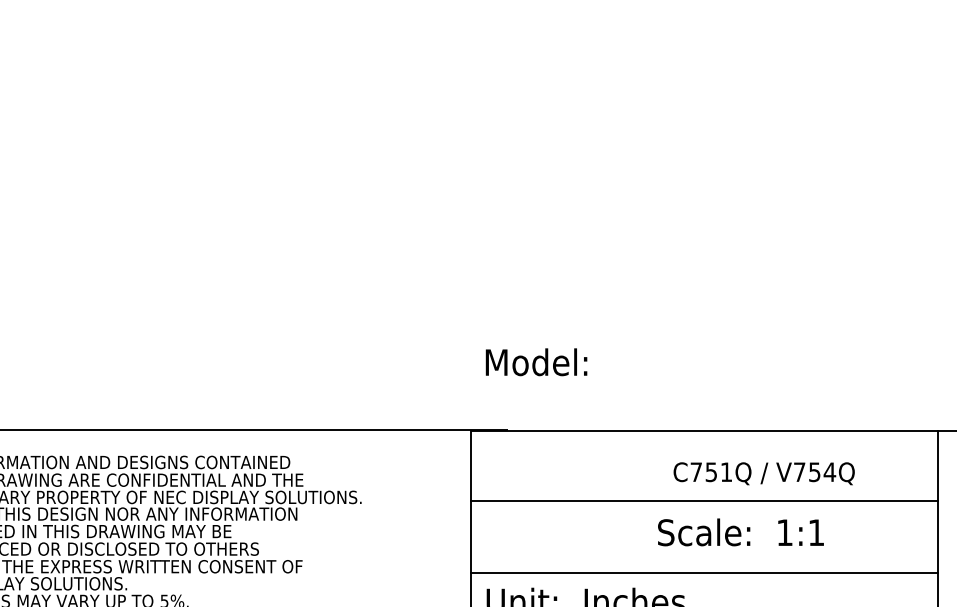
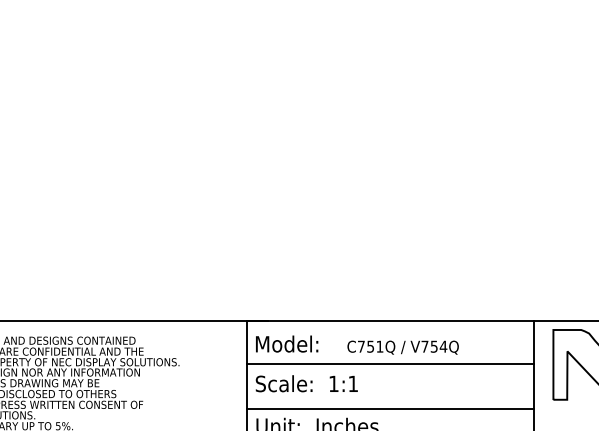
text: (537, 361) -> (287, 343), moved
text: (763, 473) -> (402, 347), moved
text: (740, 531) -> (306, 383), moved

